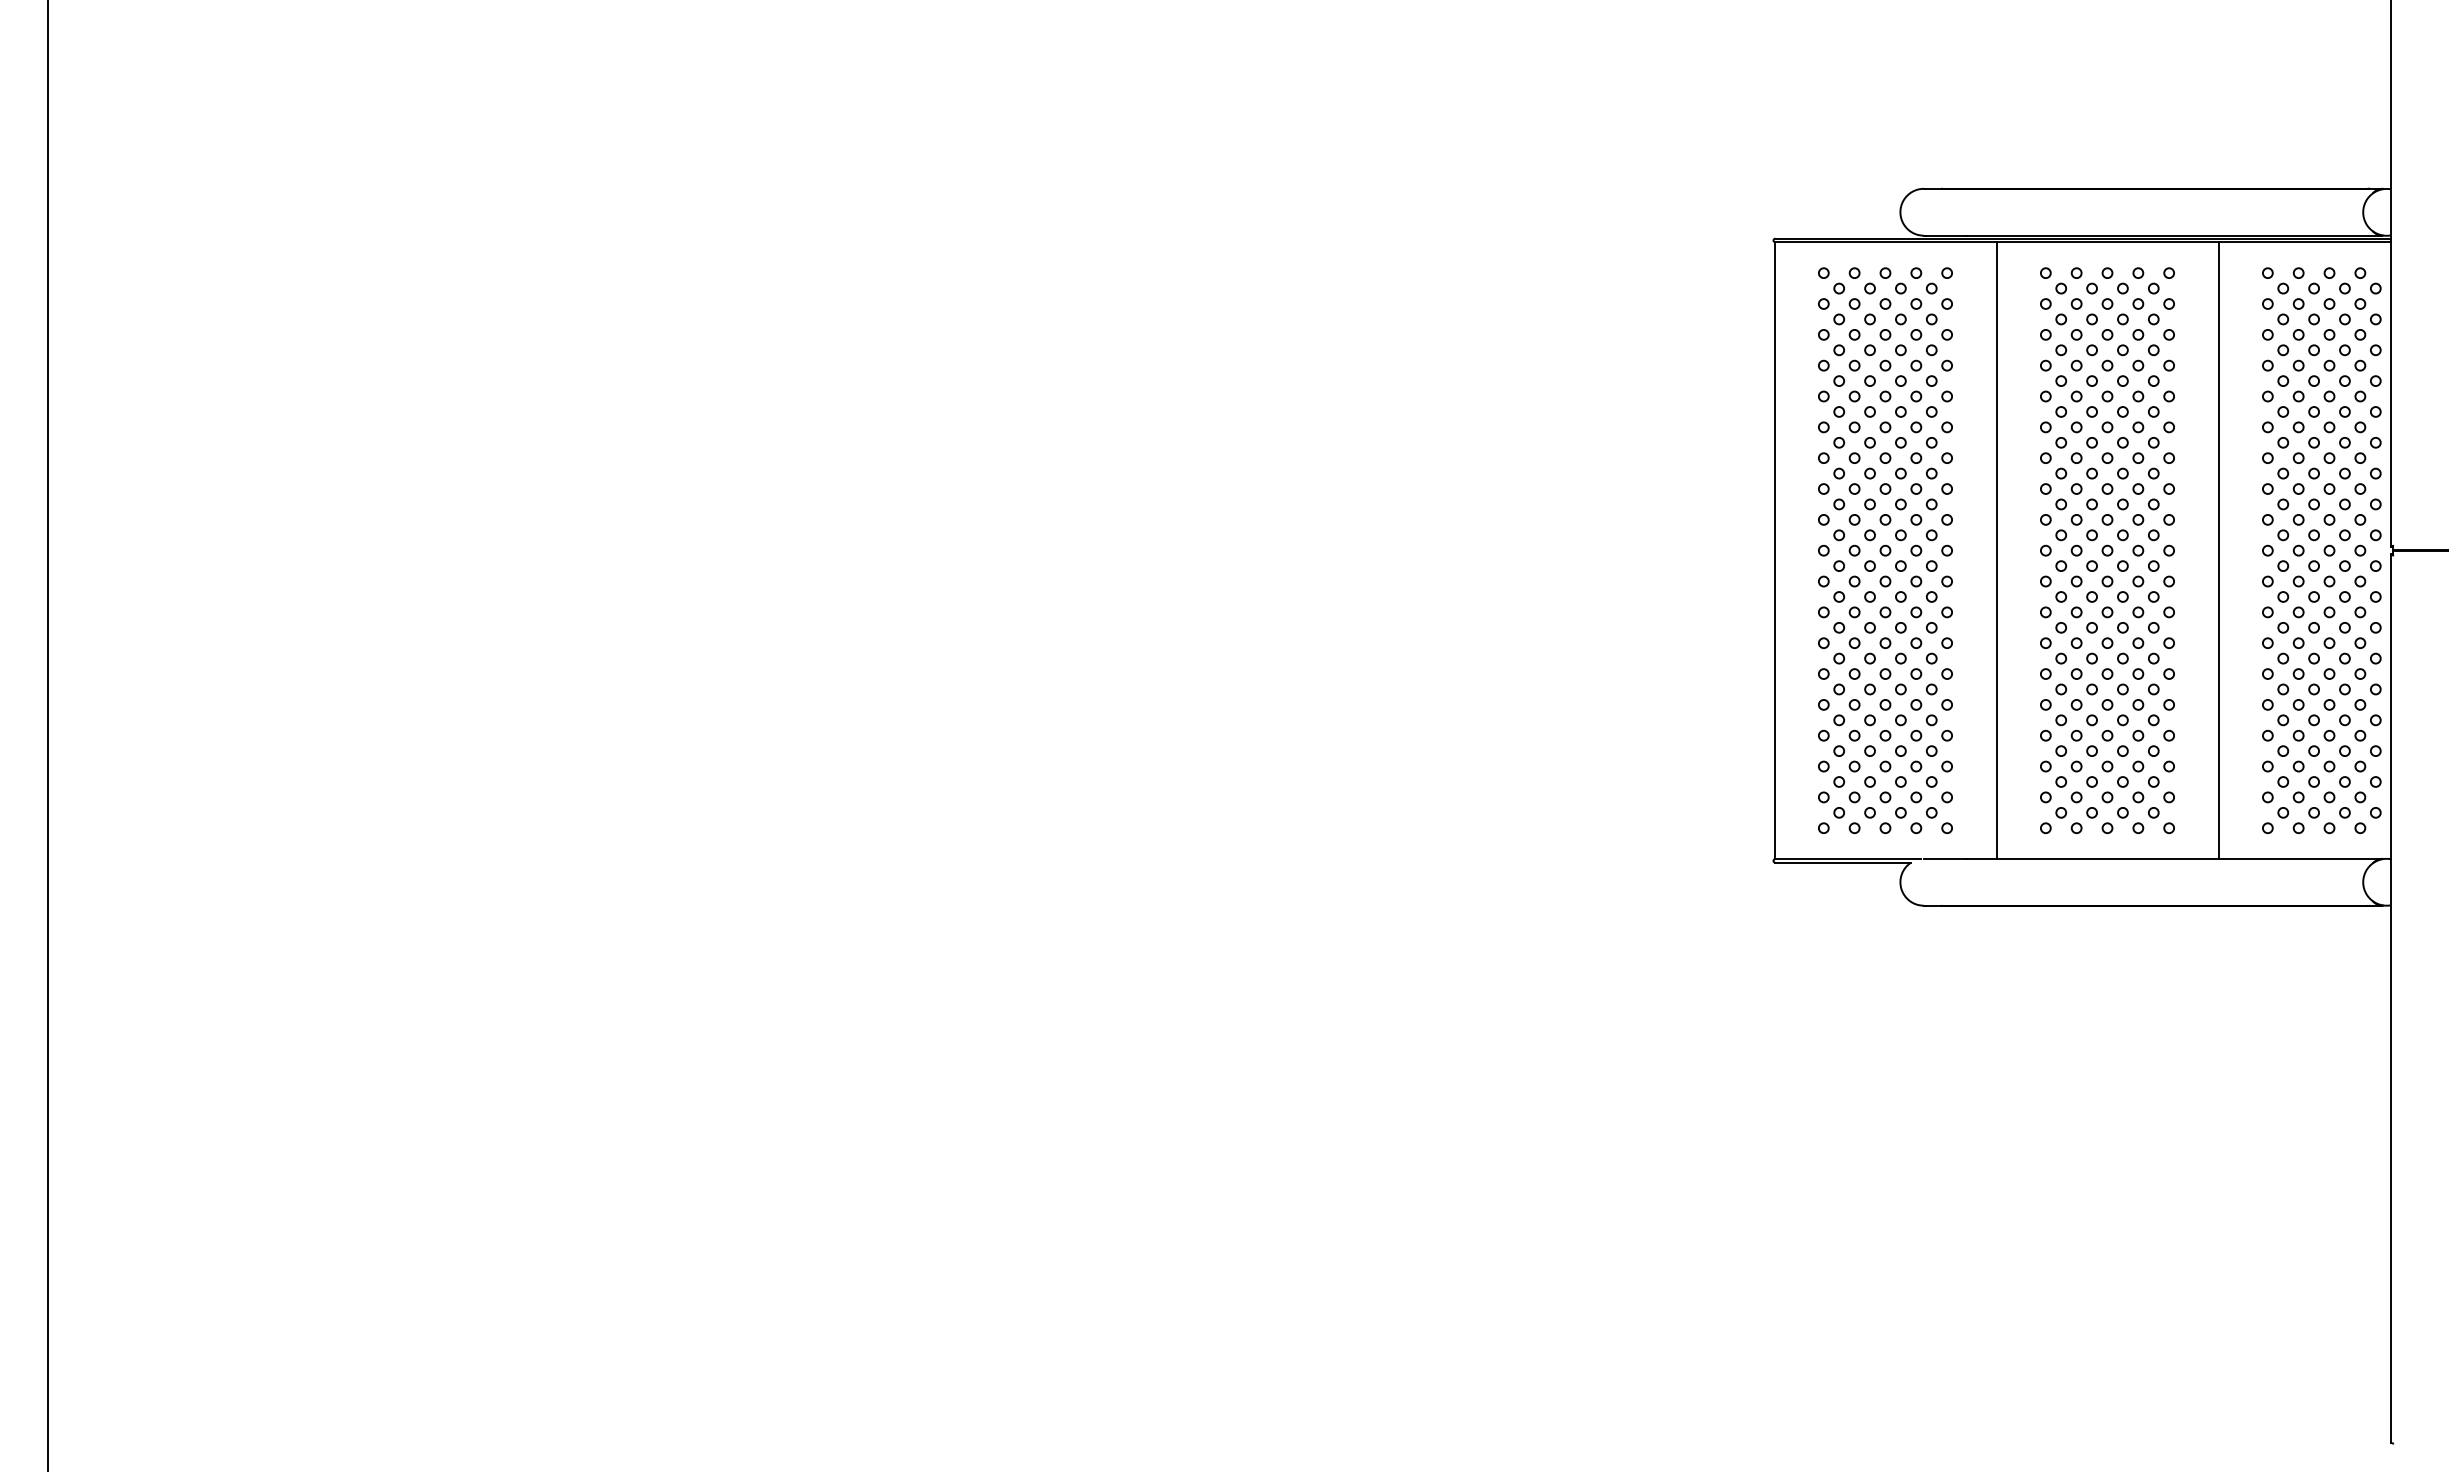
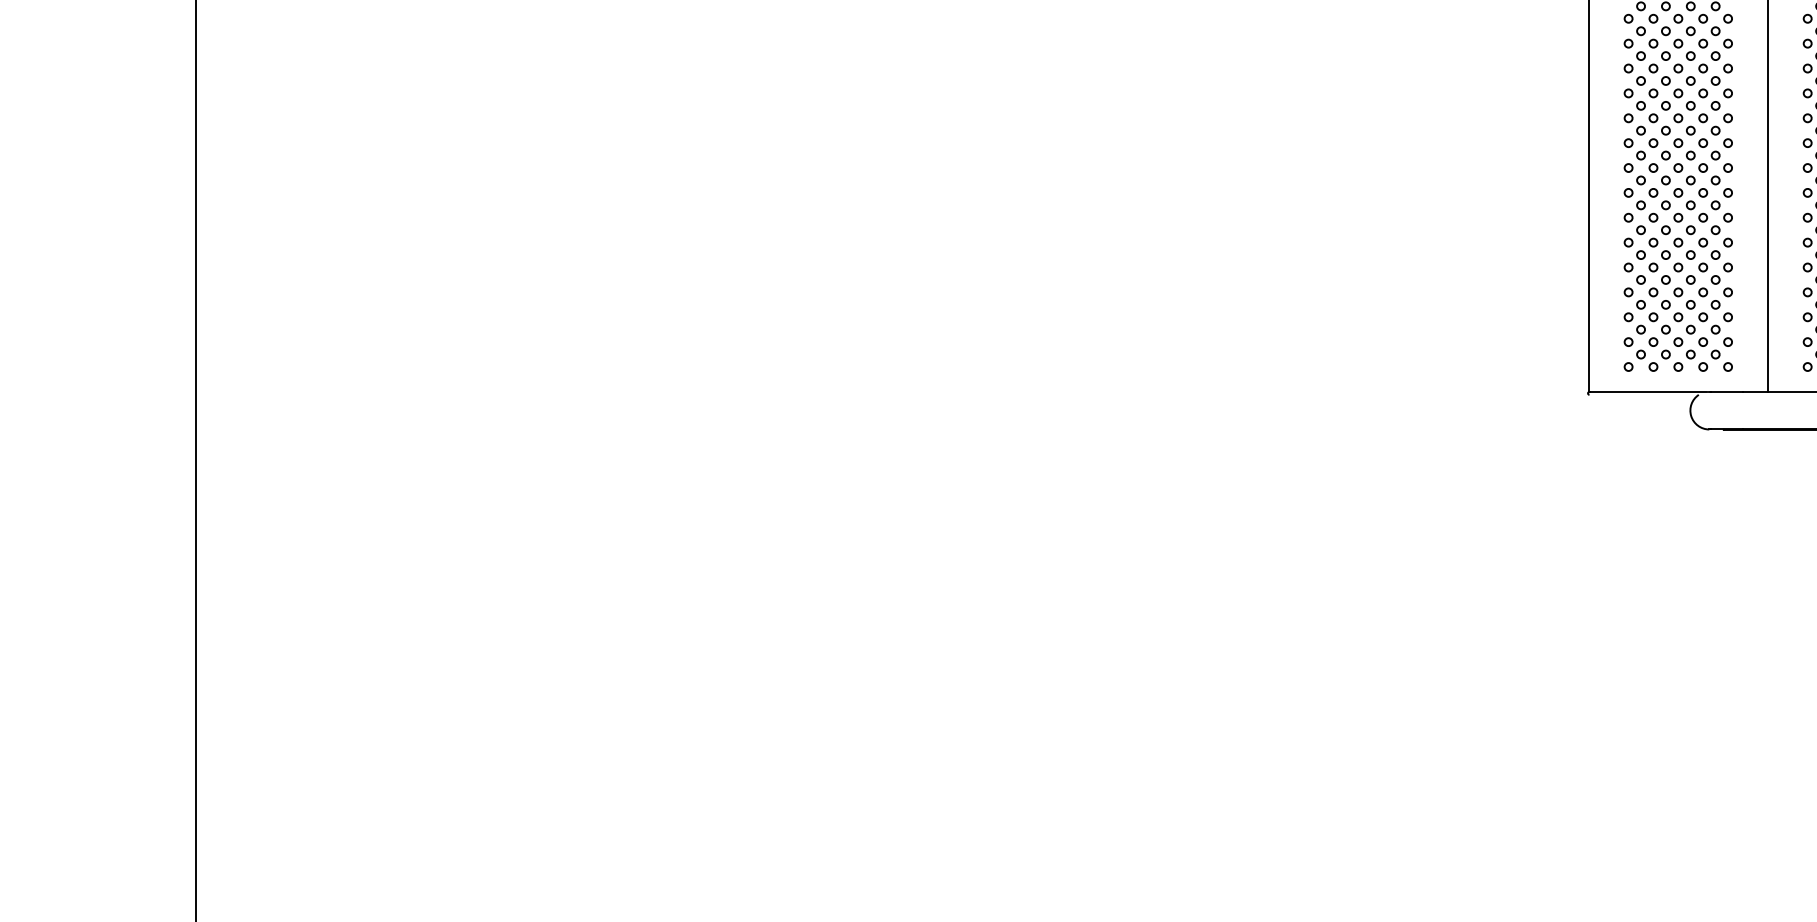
line: (1843, 862) -> (1644, 394), removed

